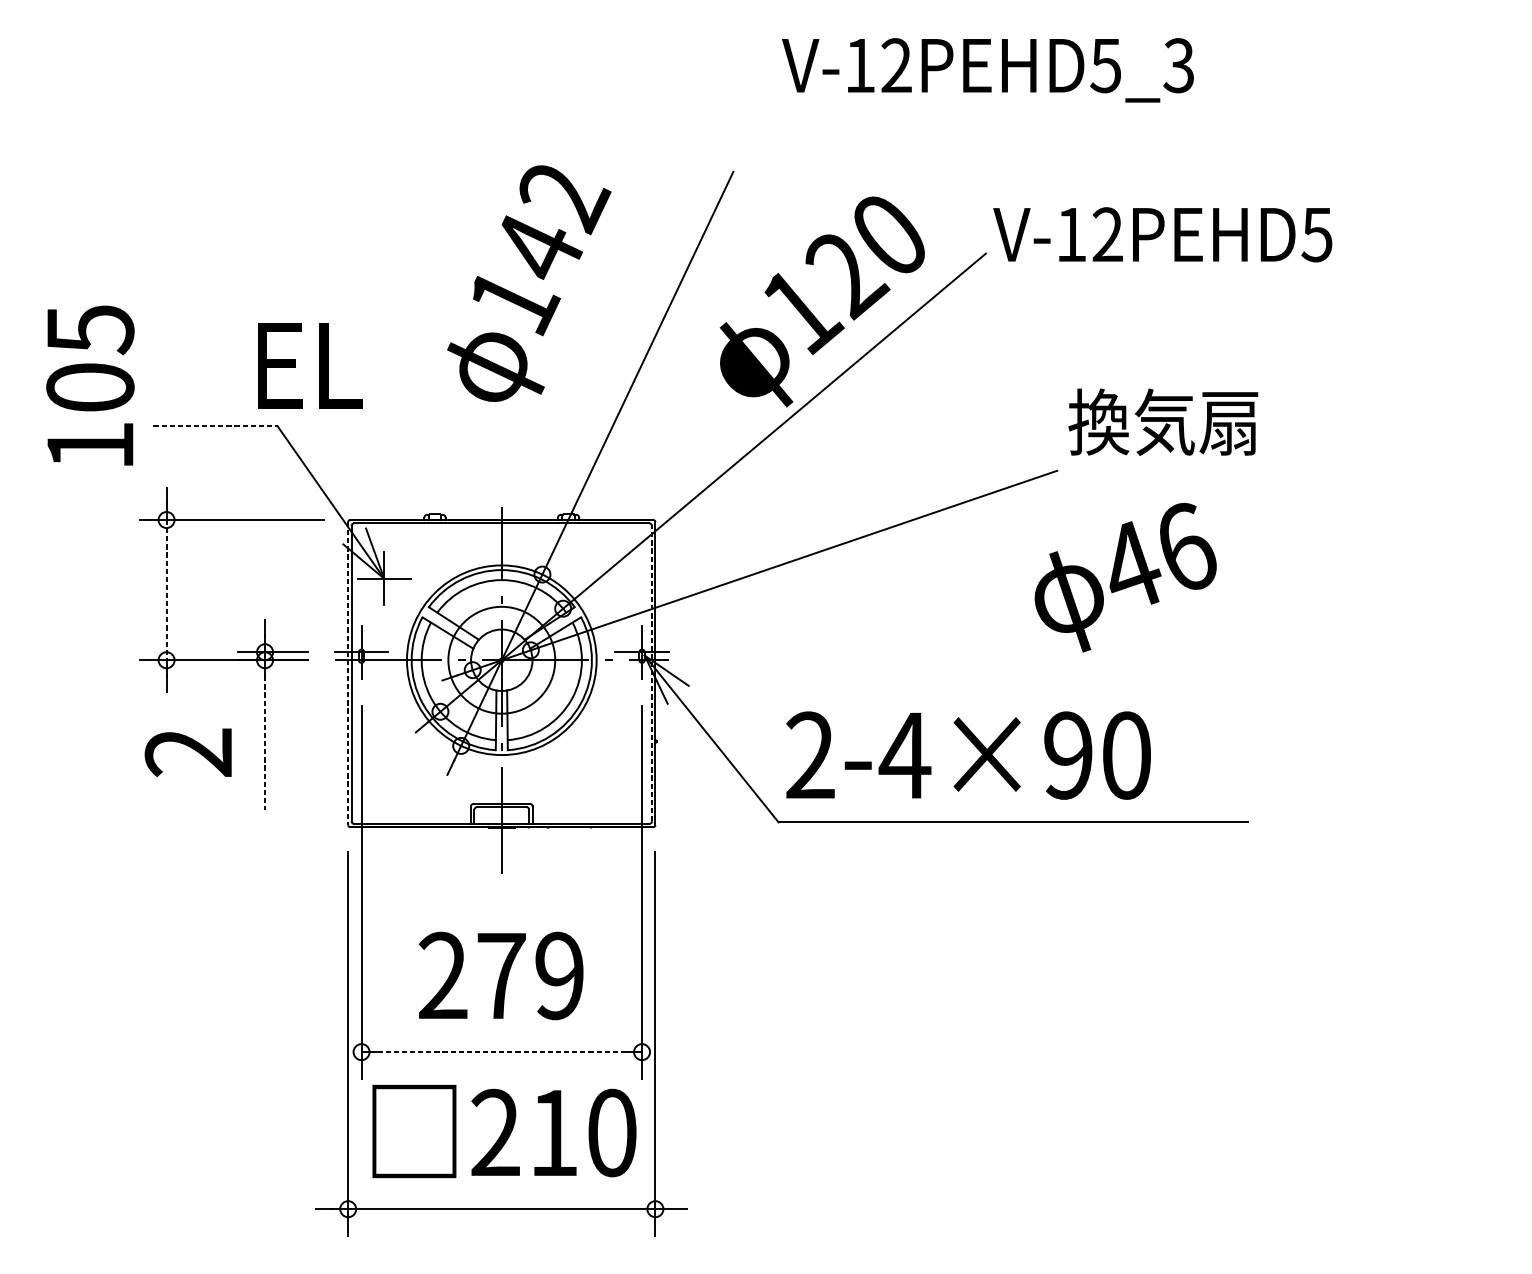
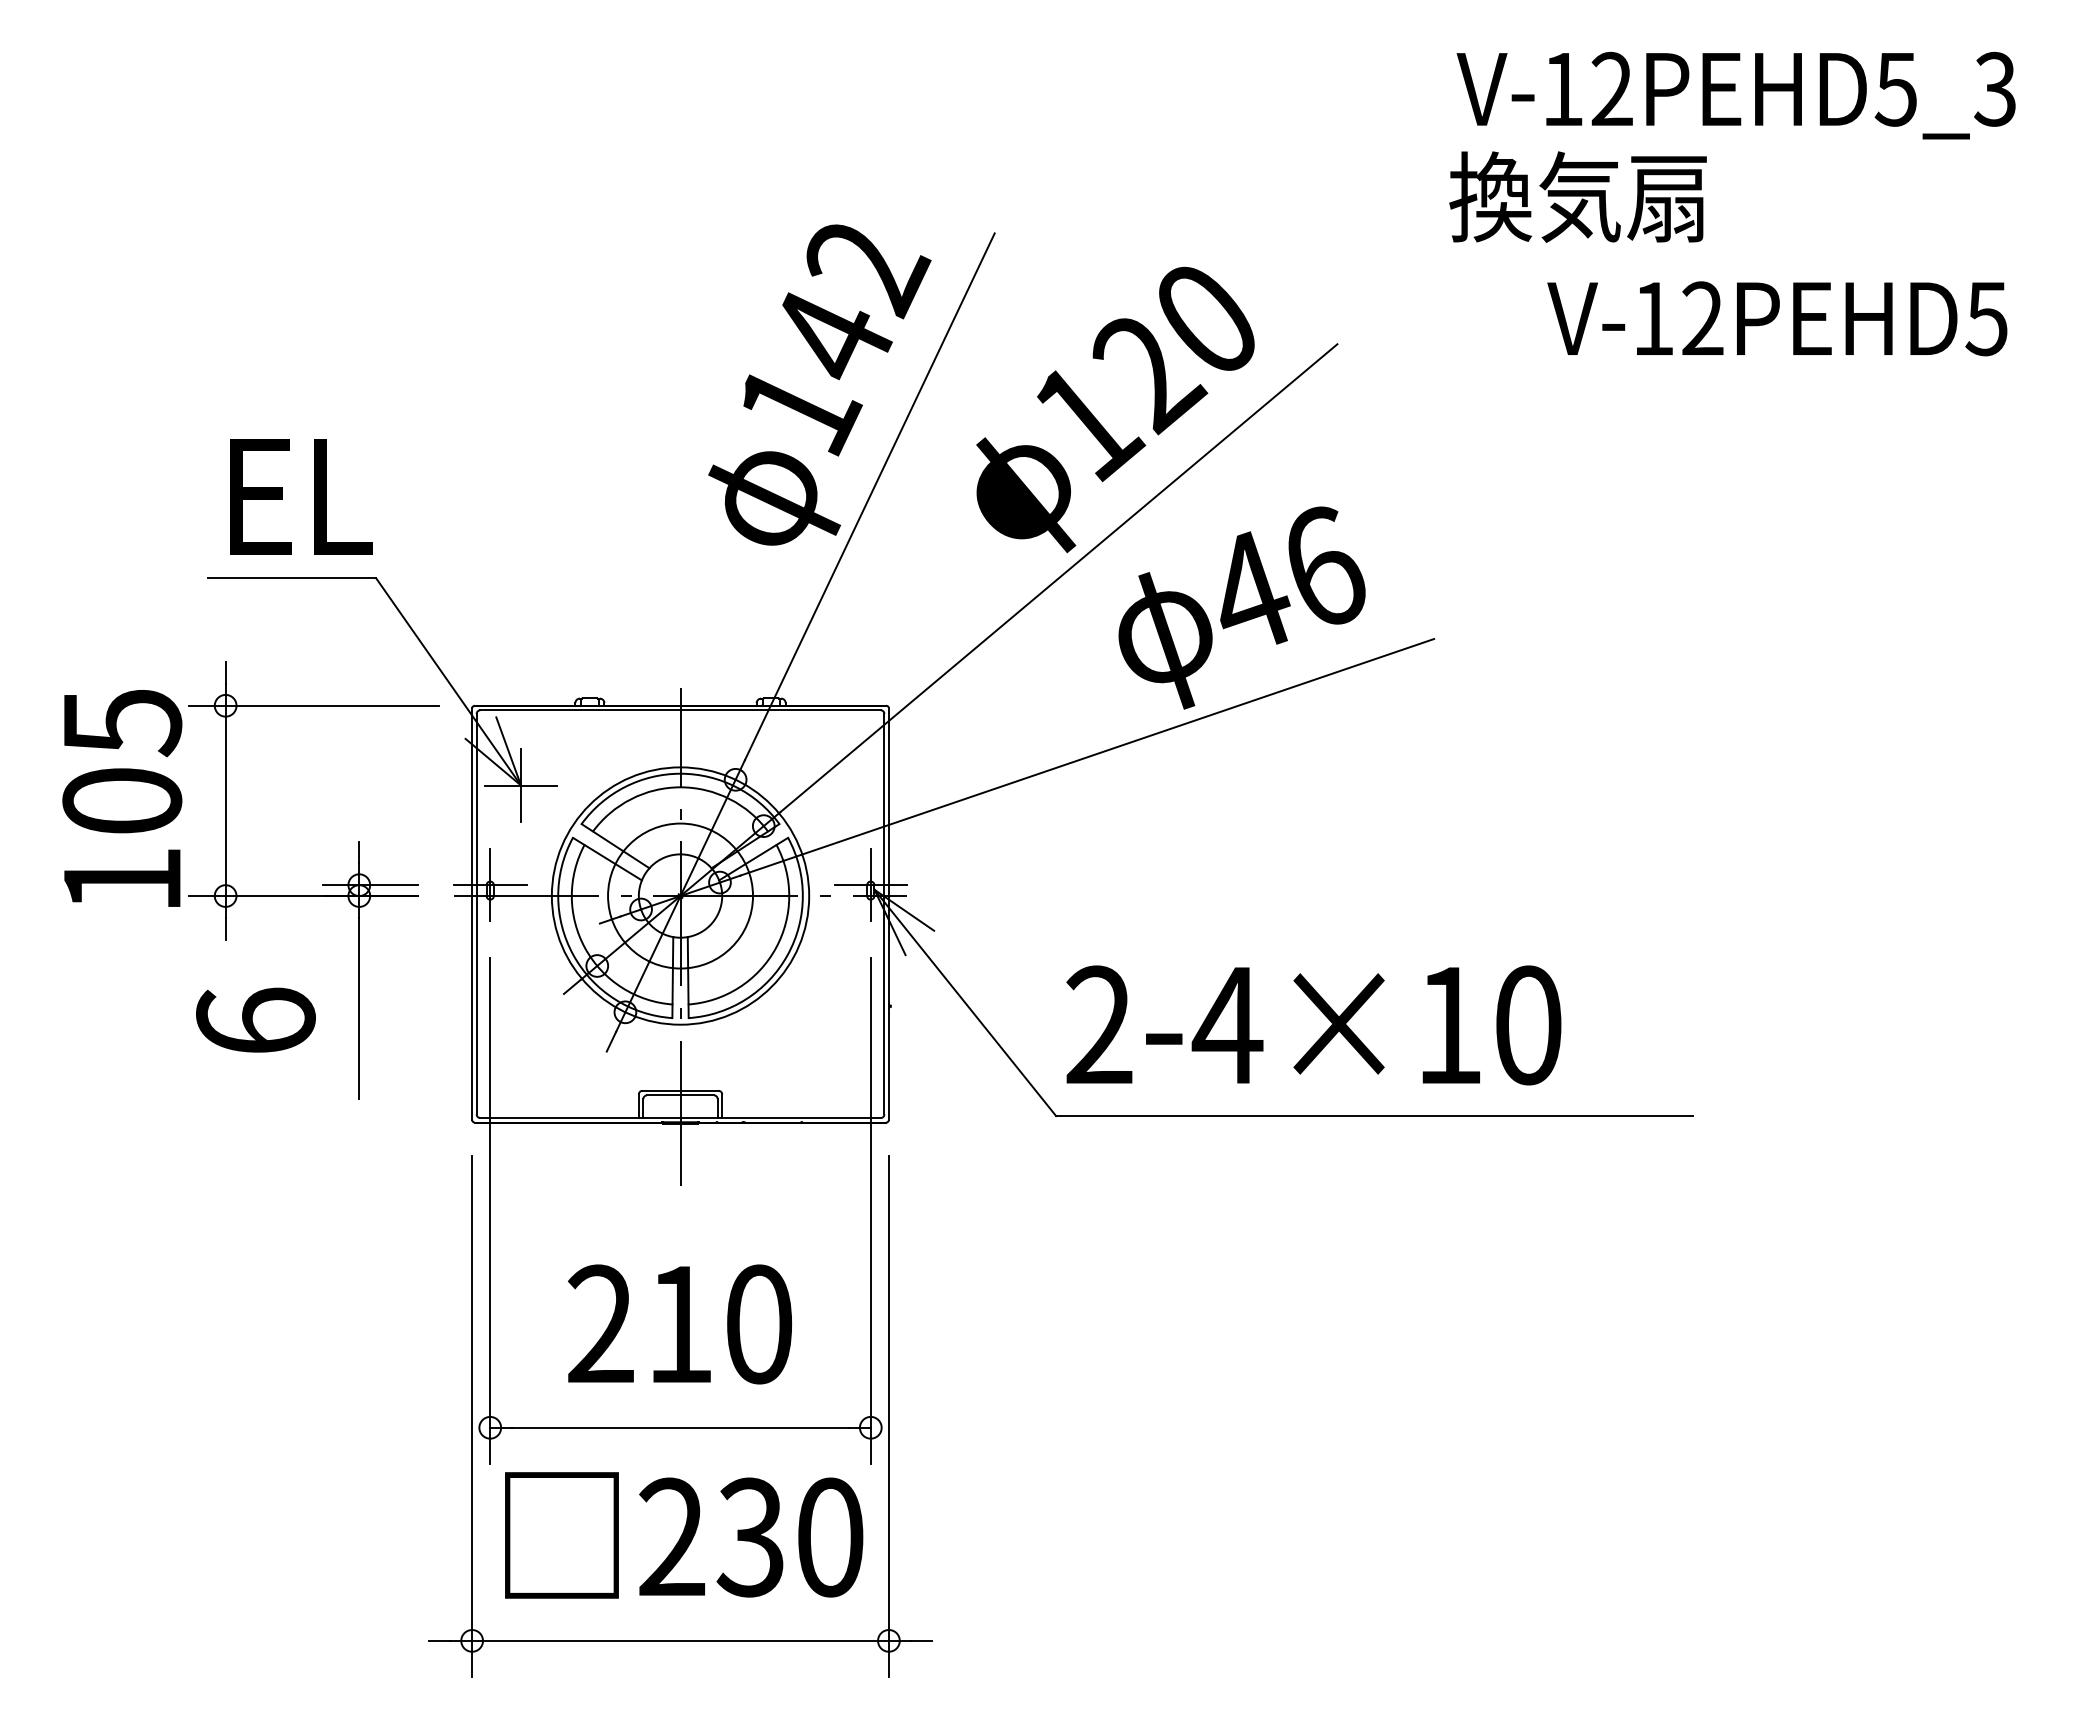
text: (987, 70) -> (1735, 95), moved
text: (1162, 234) -> (1777, 318), moved
text: (529, 283) -> (819, 384), moved
text: (310, 365) -> (301, 496), moved
text: (90, 385) -> (122, 798), moved
text: (1162, 421) -> (1577, 196), moved
line: (215, 426) -> (292, 578), dashed -> solid
text: (1125, 577) -> (1241, 607), moved
line: (166, 590) -> (225, 801), dashed -> solid
line: (348, 673) -> (472, 914), dashed -> solid
line: (652, 673) -> (884, 913), dashed -> solid
line: (265, 743) -> (359, 1008), dashed -> solid
text: (188, 751) -> (255, 1020), 2 -> 6
text: (1067, 755) -> (1448, 1025), 2-4×90 -> 2-4×10
text: (531, 976) -> (720, 1324), 279 -> 210
line: (501, 1051) -> (680, 1427), dashed -> solid
text: (552, 1133) -> (749, 1537), 210 -> 230

